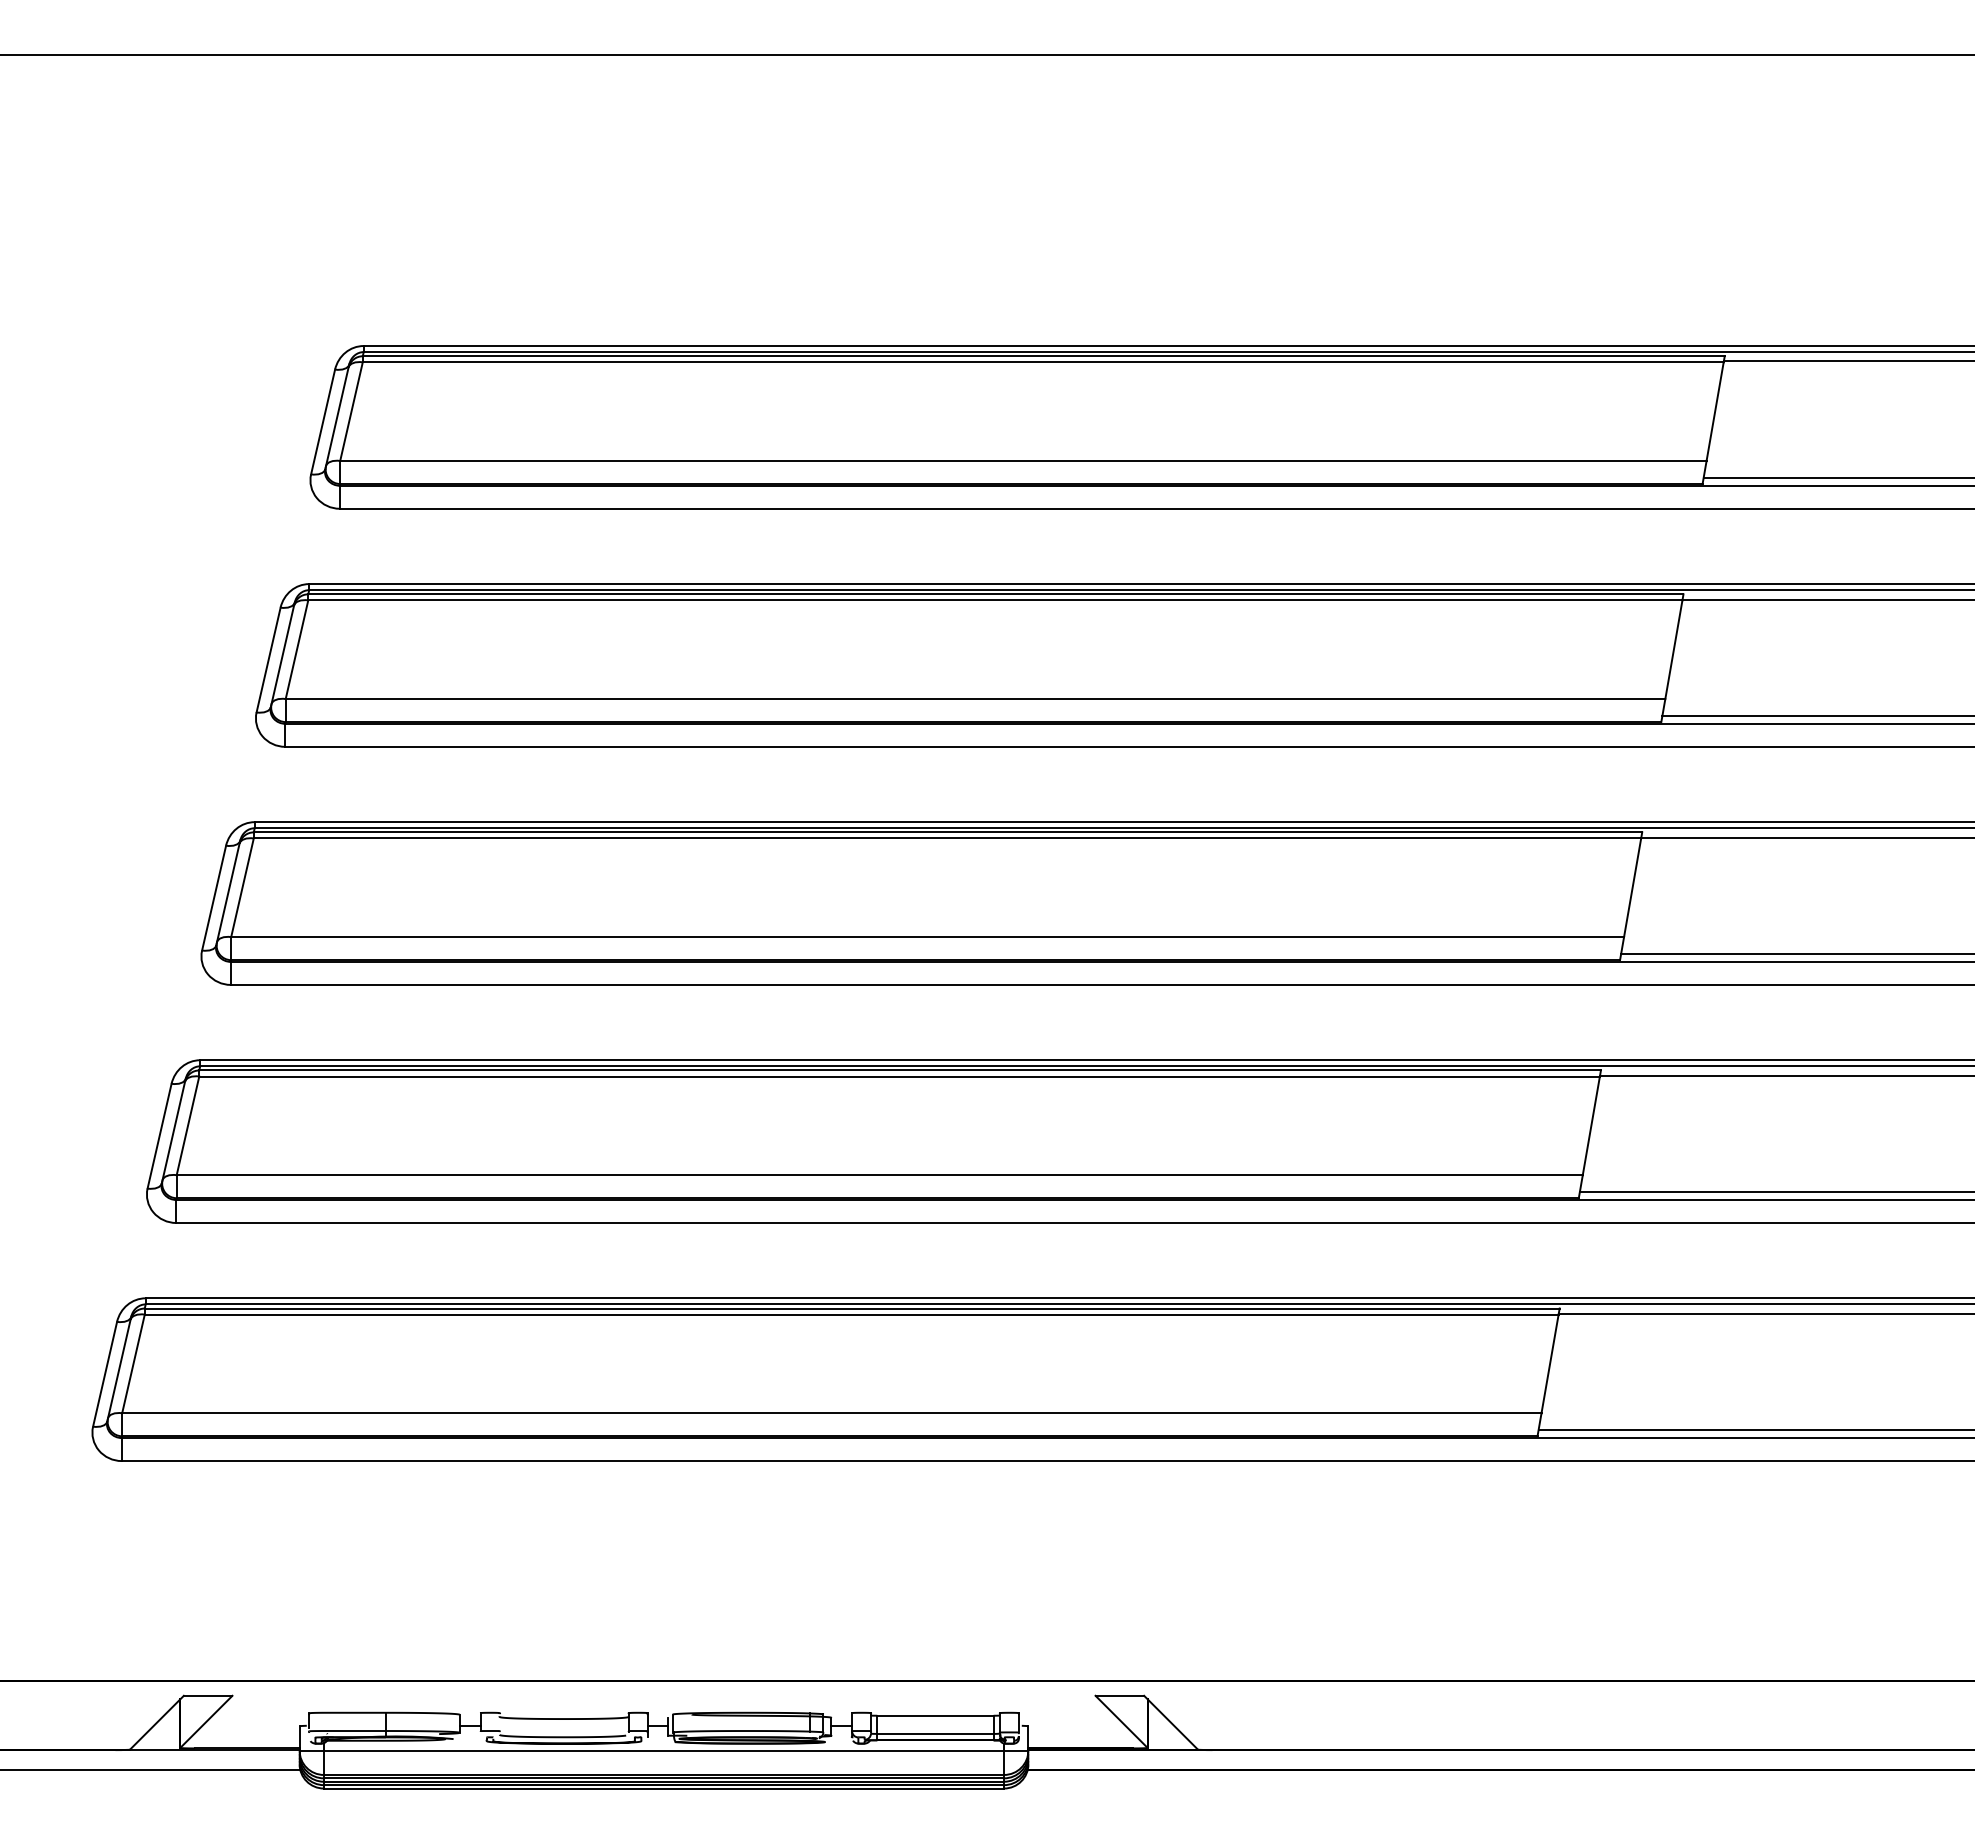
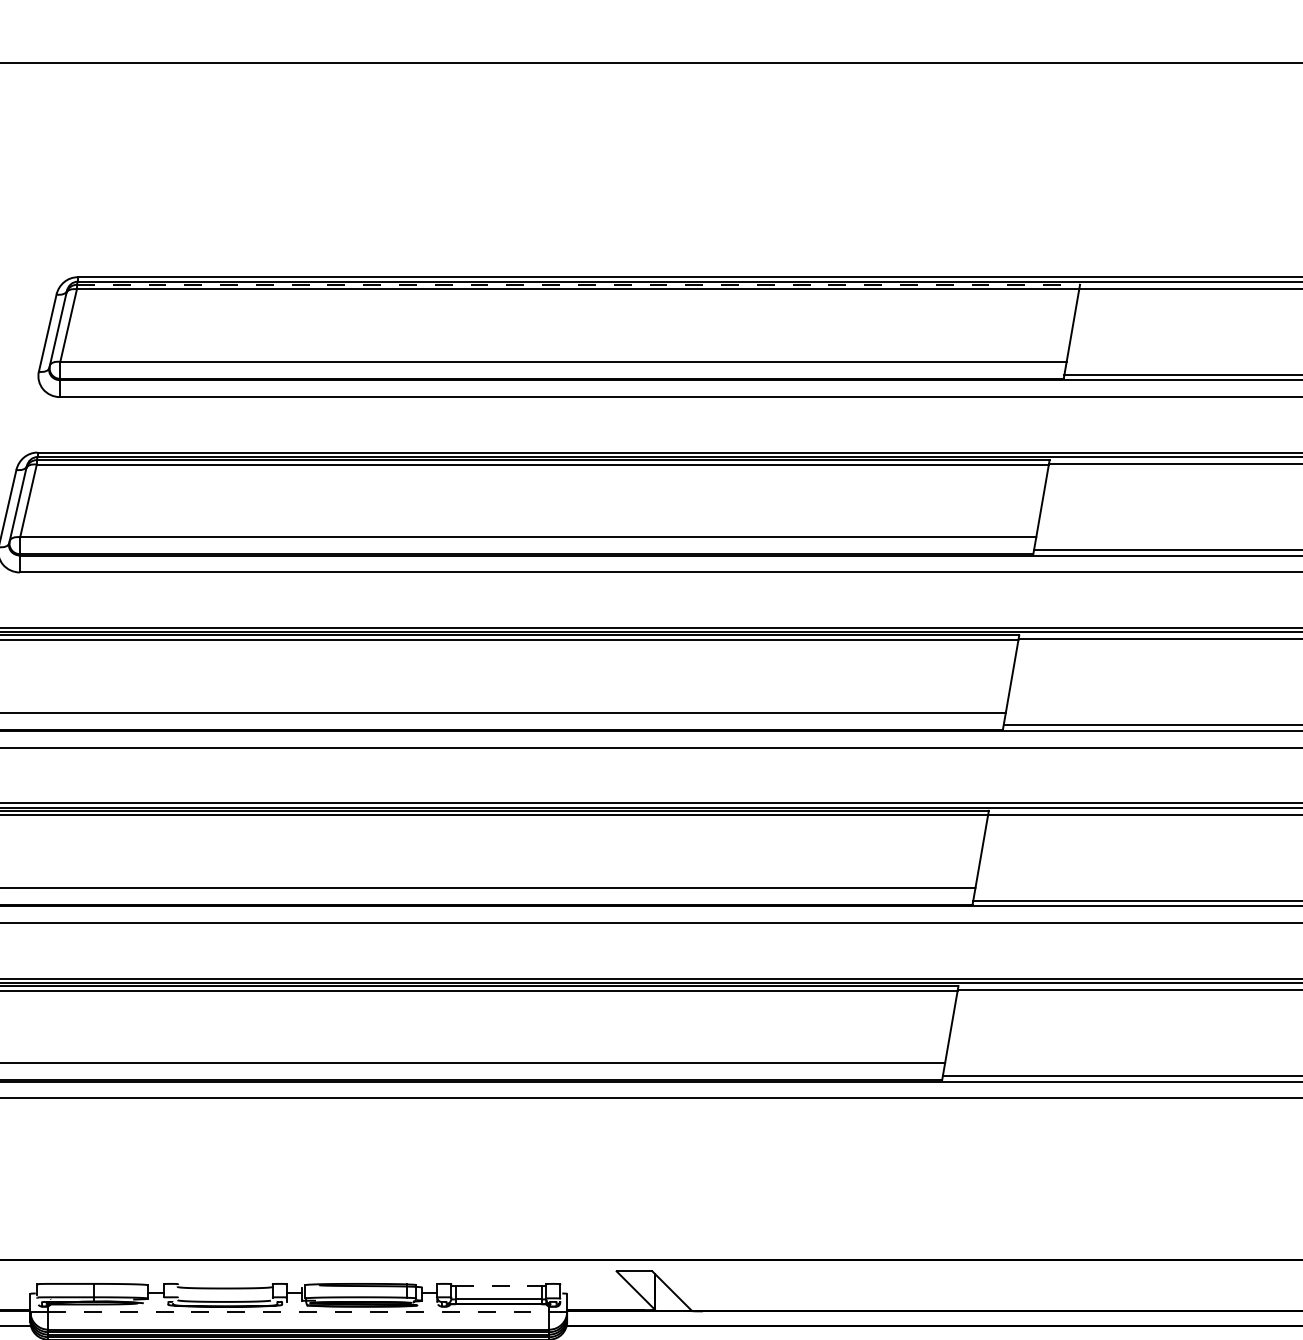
line: (1043, 356) -> (578, 284), solid -> dashed
line: (935, 1715) -> (498, 1285), solid -> dashed
line: (664, 1750) -> (299, 1311), solid -> dashed

